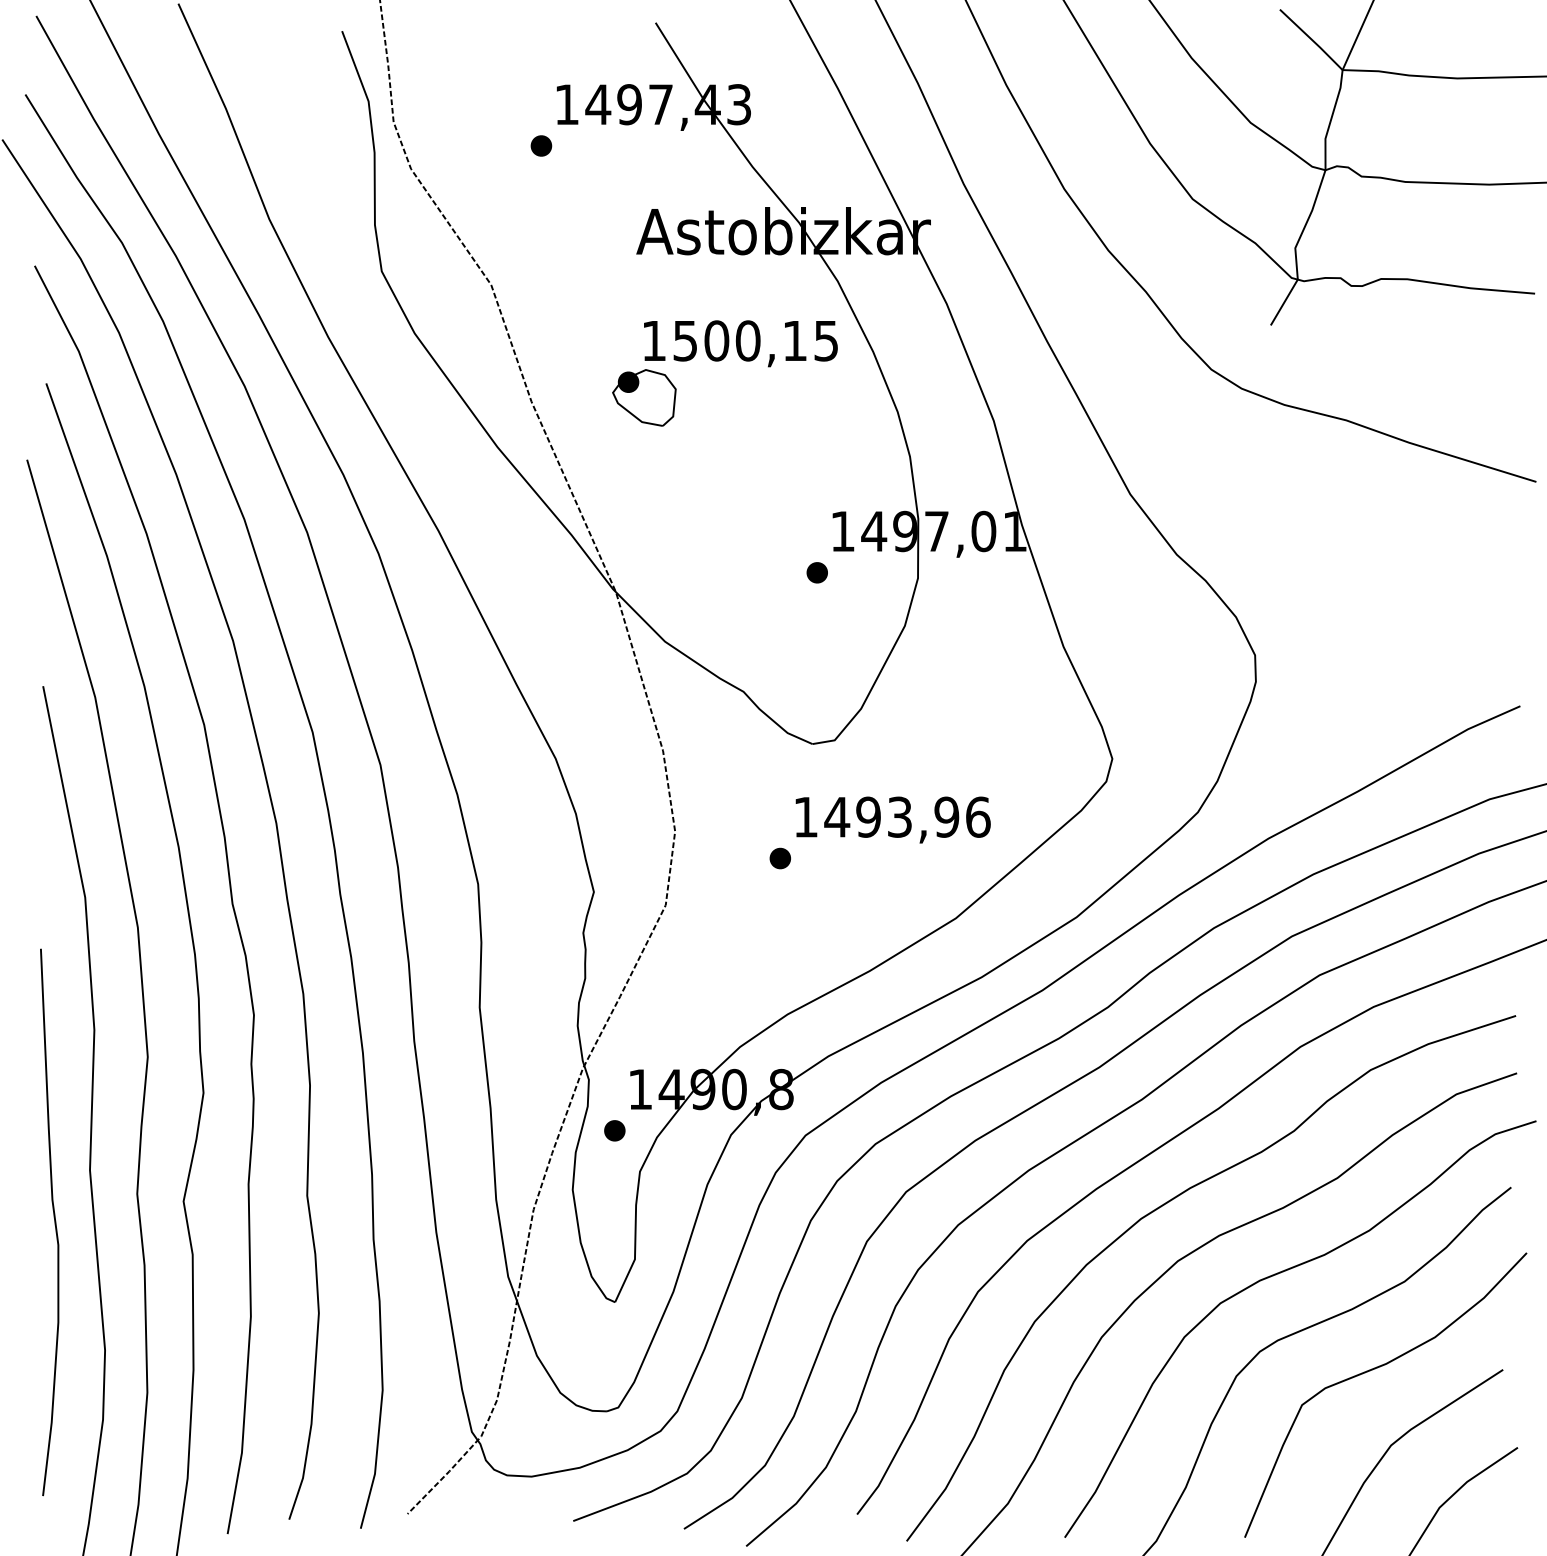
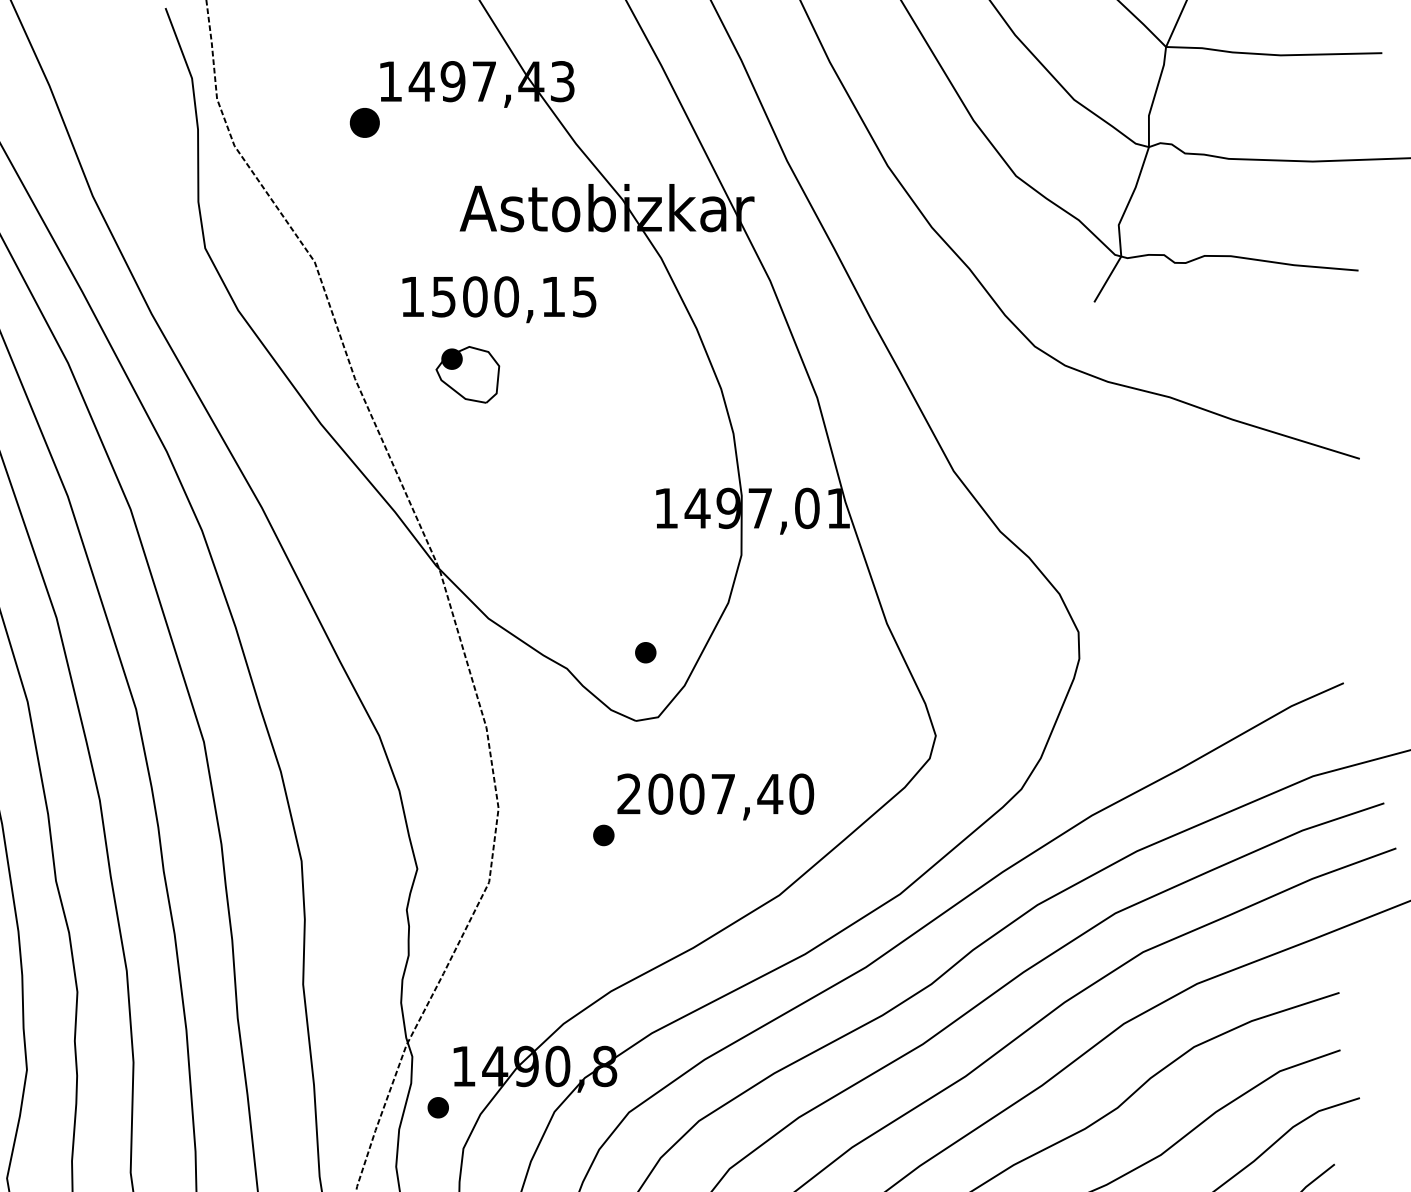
part: (541, 145) -> (364, 122), size x1.4
text: (740, 343) -> (498, 299), moved
part: (816, 572) -> (644, 652), moved
text: (892, 816) -> (715, 793), 1493,96 -> 2007,40

